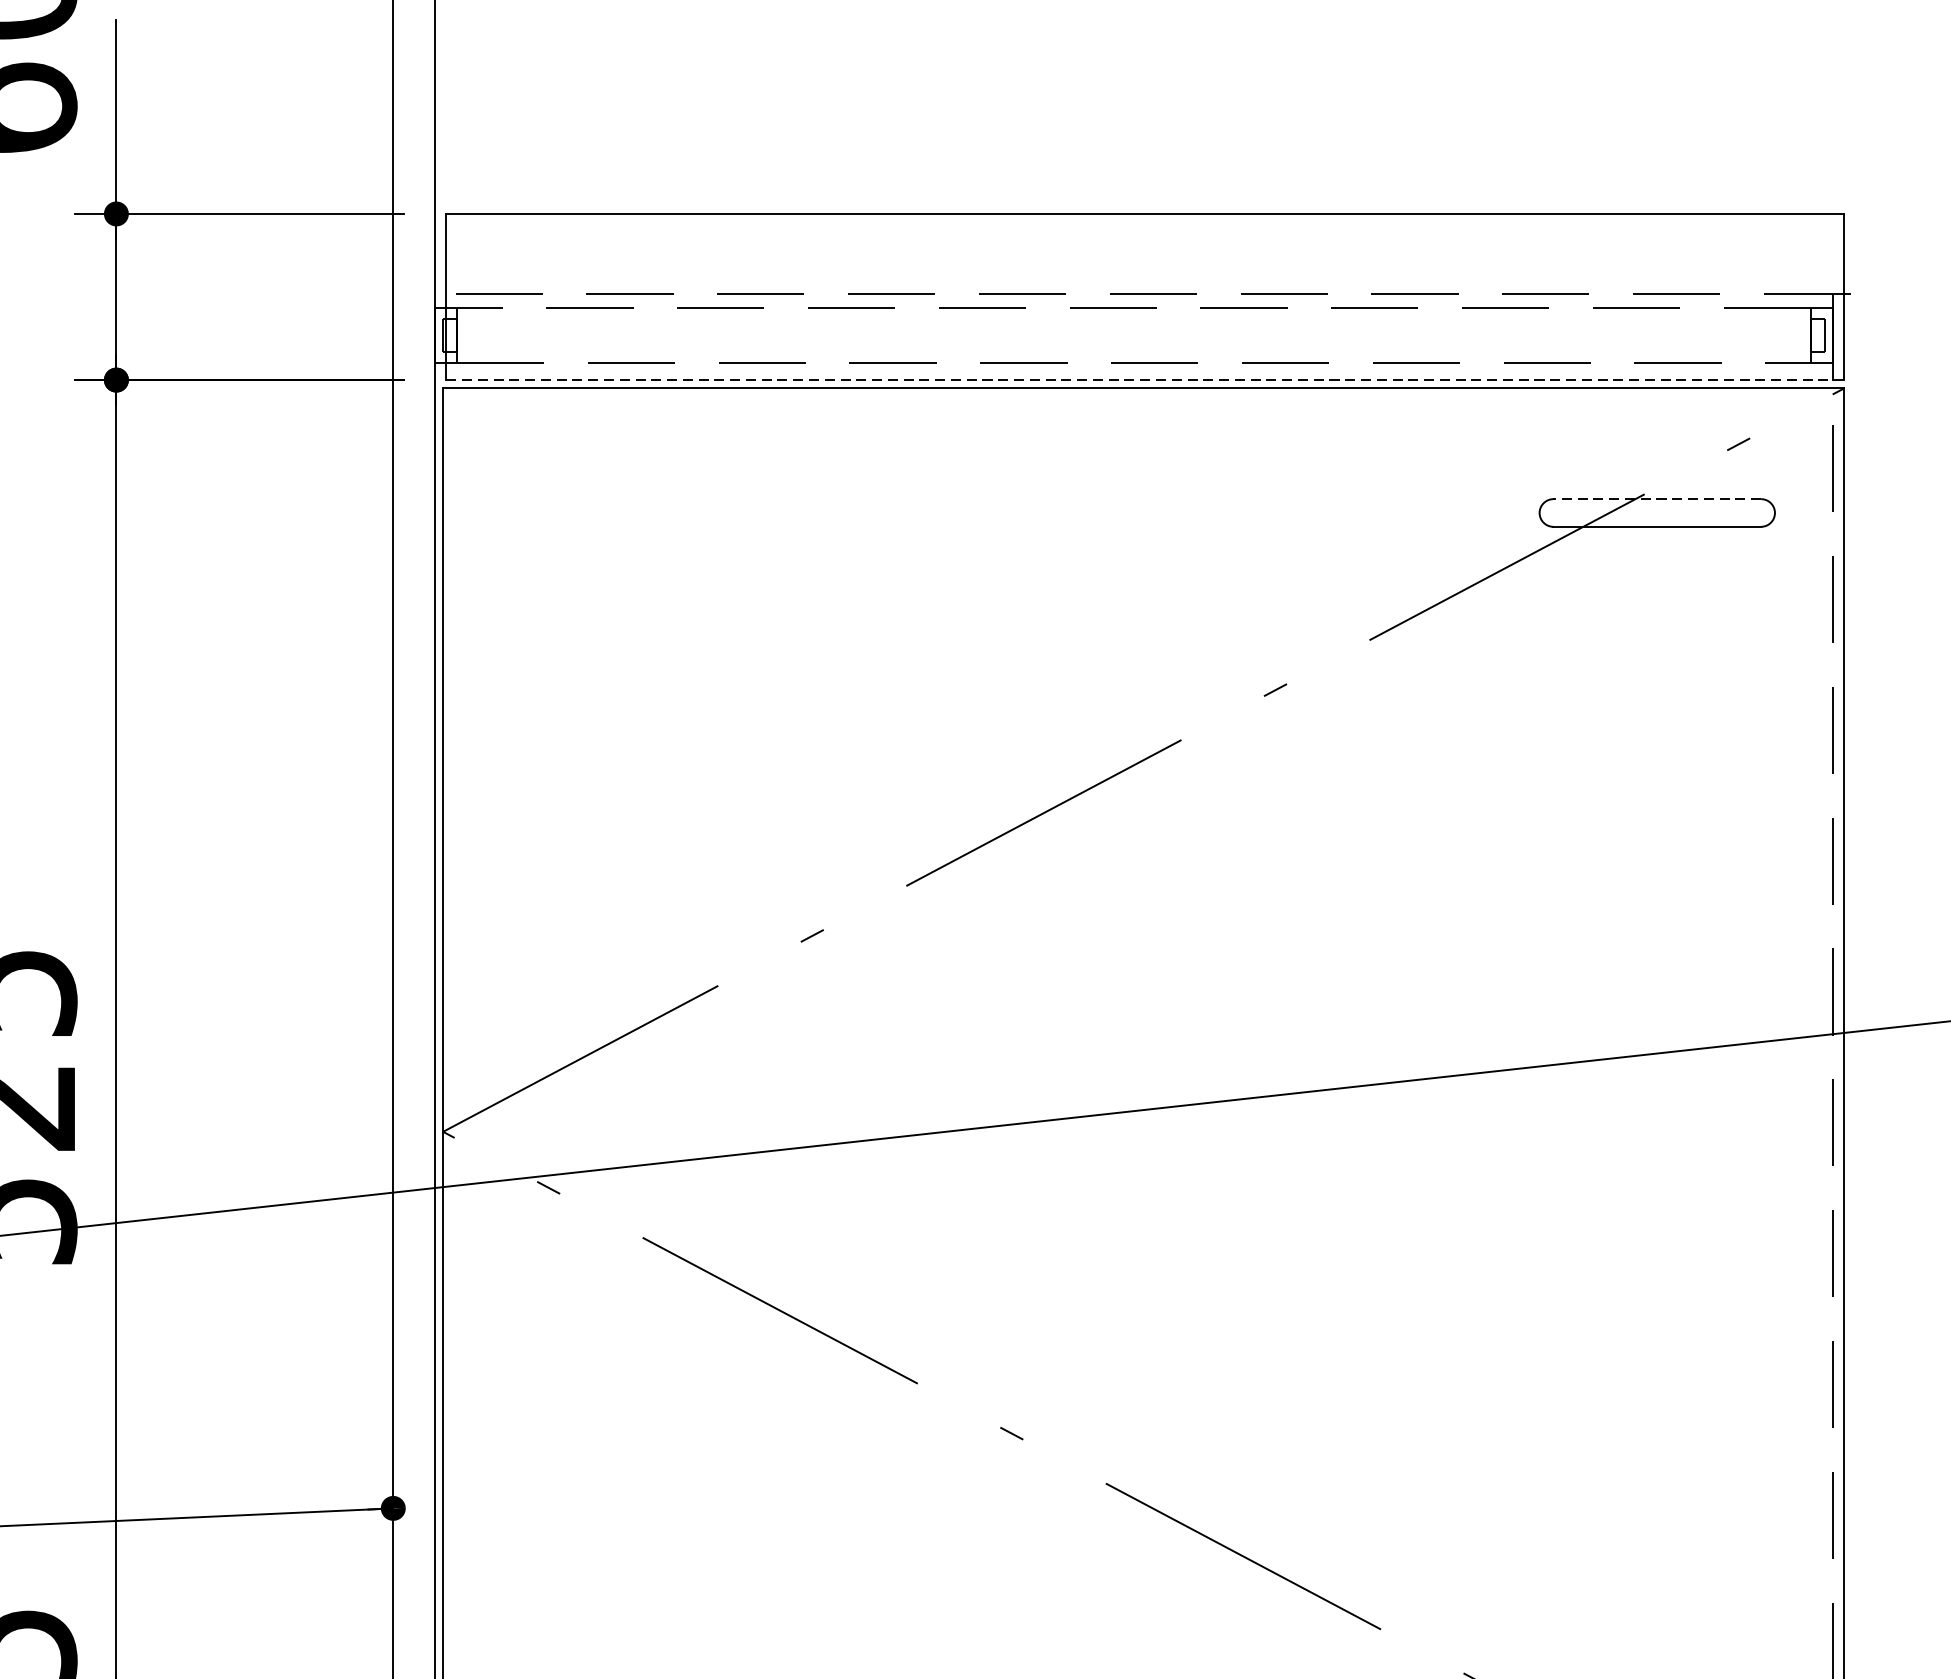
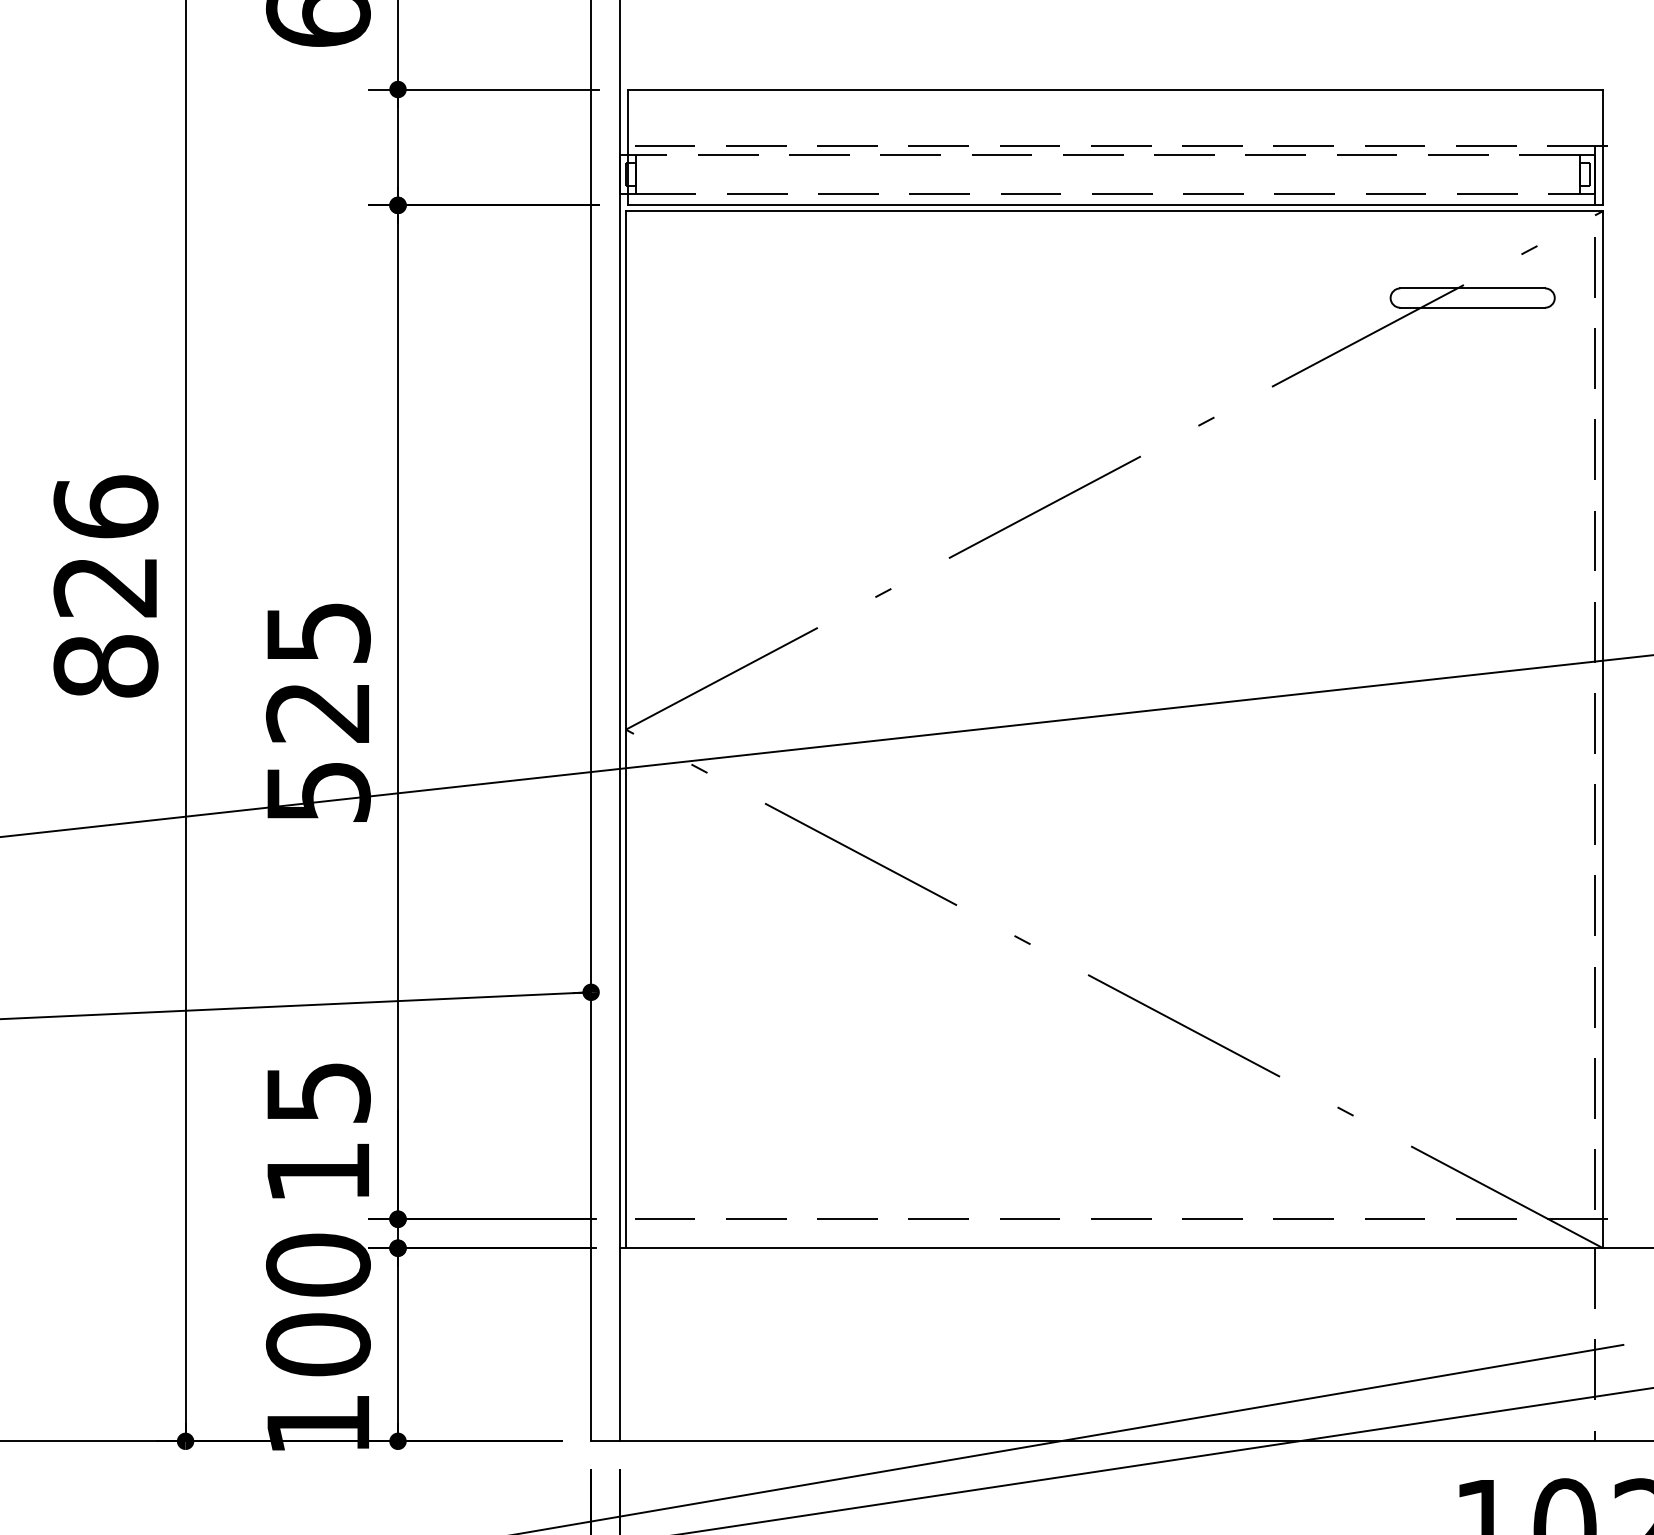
line: (1145, 380) -> (1115, 205), dashed -> solid
line: (1656, 499) -> (1472, 288), dashed -> solid

